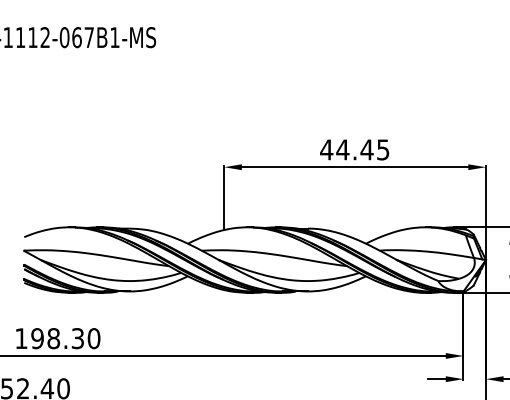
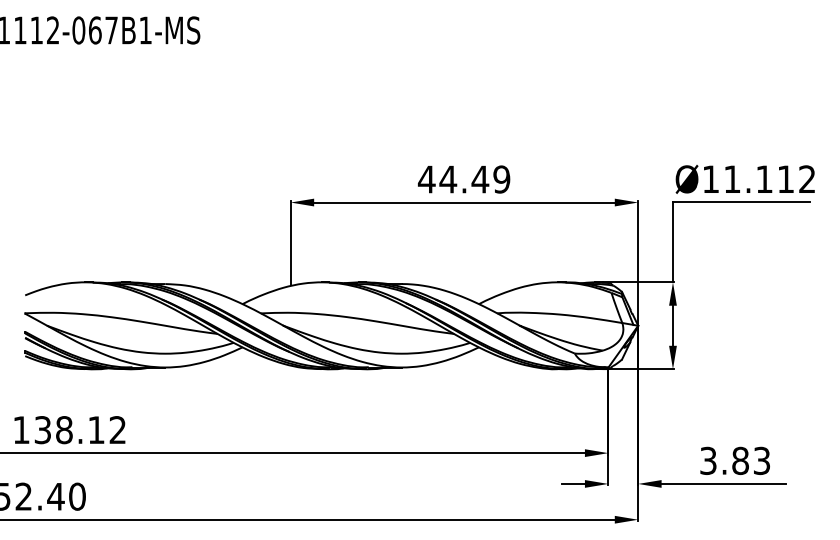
text: (382, 149) -> (501, 179), 44.45 -> 44.49
text: (65, 338) -> (80, 430), 198.30 -> 138.12

